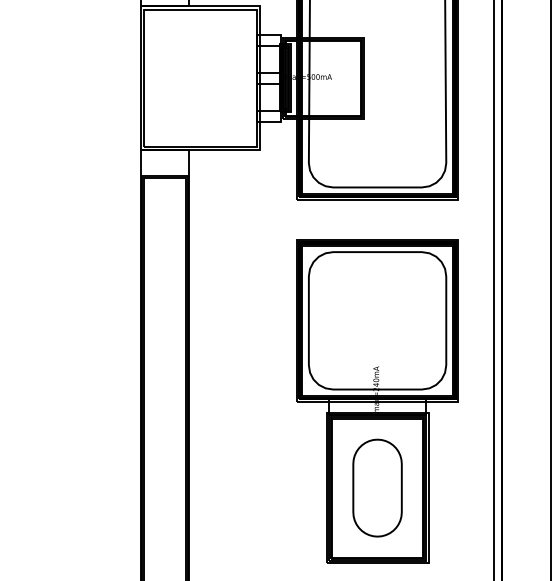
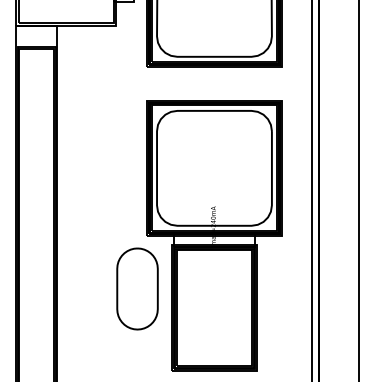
part: (377, 487) -> (137, 288), moved

